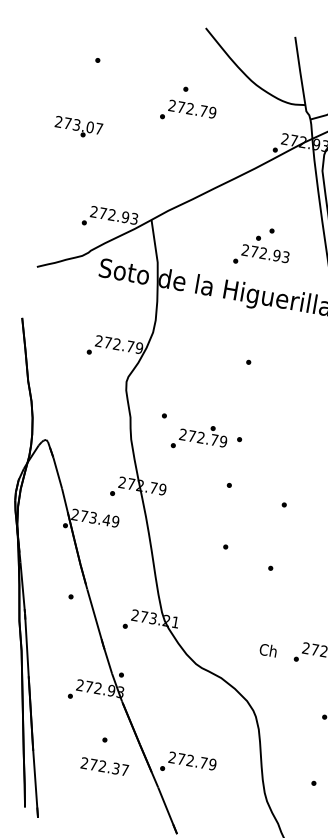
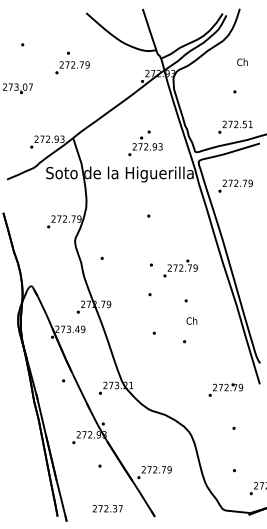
text: (189, 104) -> (72, 62), moved
text: (199, 438) -> (180, 268), moved
text: (267, 649) -> (191, 320), moved
text: (104, 766) -> (107, 508), moved

